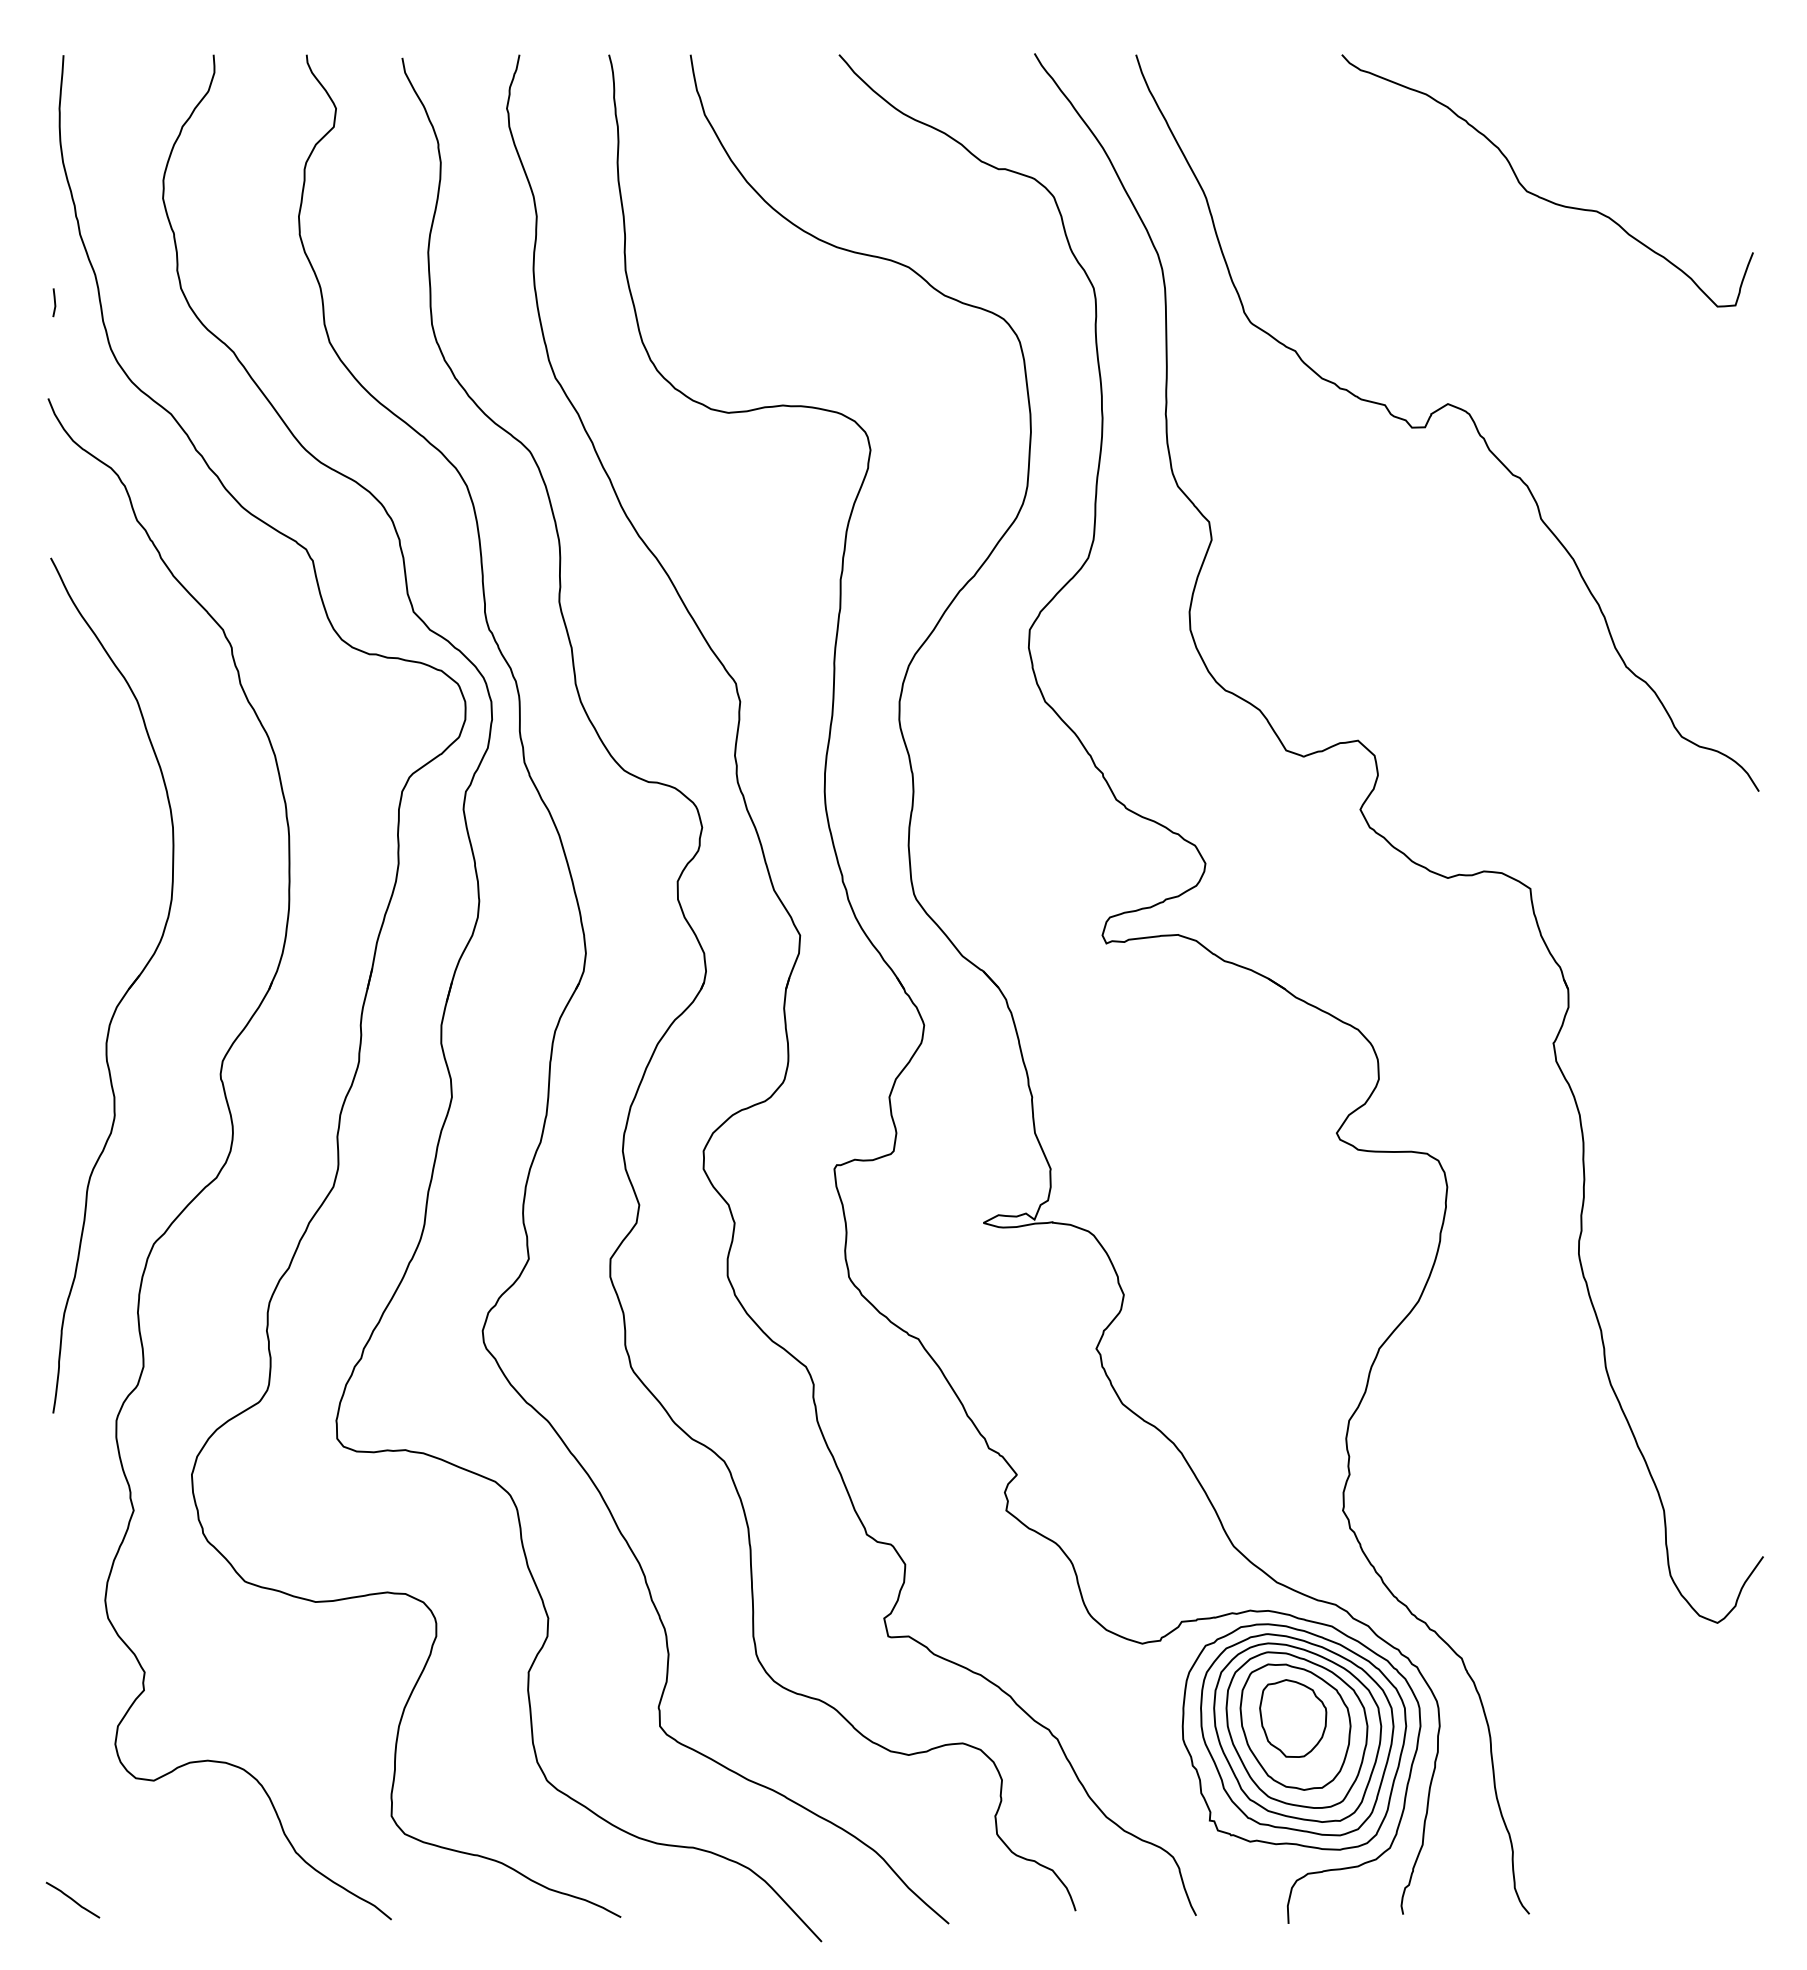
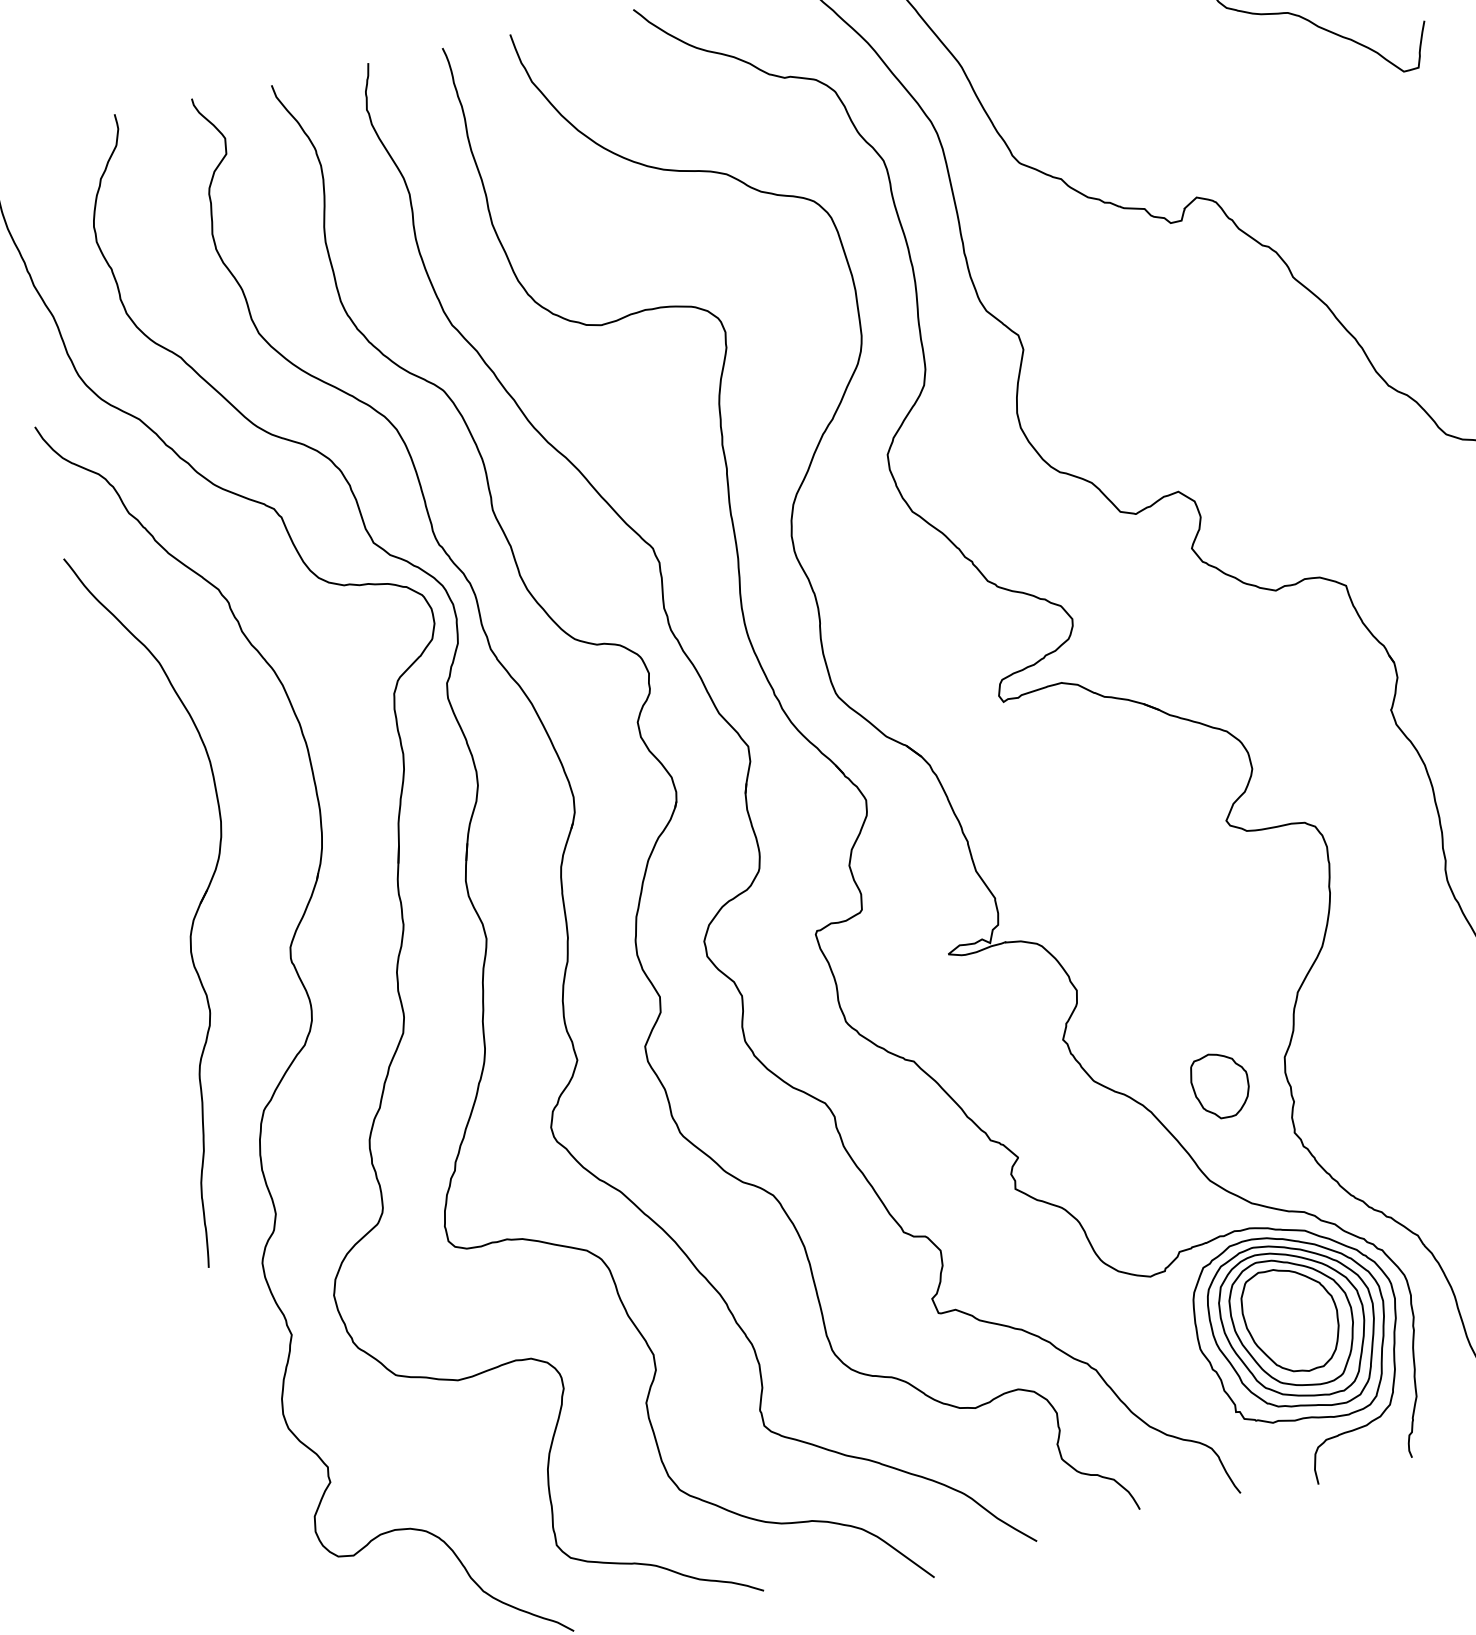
line: (54, 302) -> (24, 346), removed
part: (1293, 1718) -> (1220, 1085), moved

